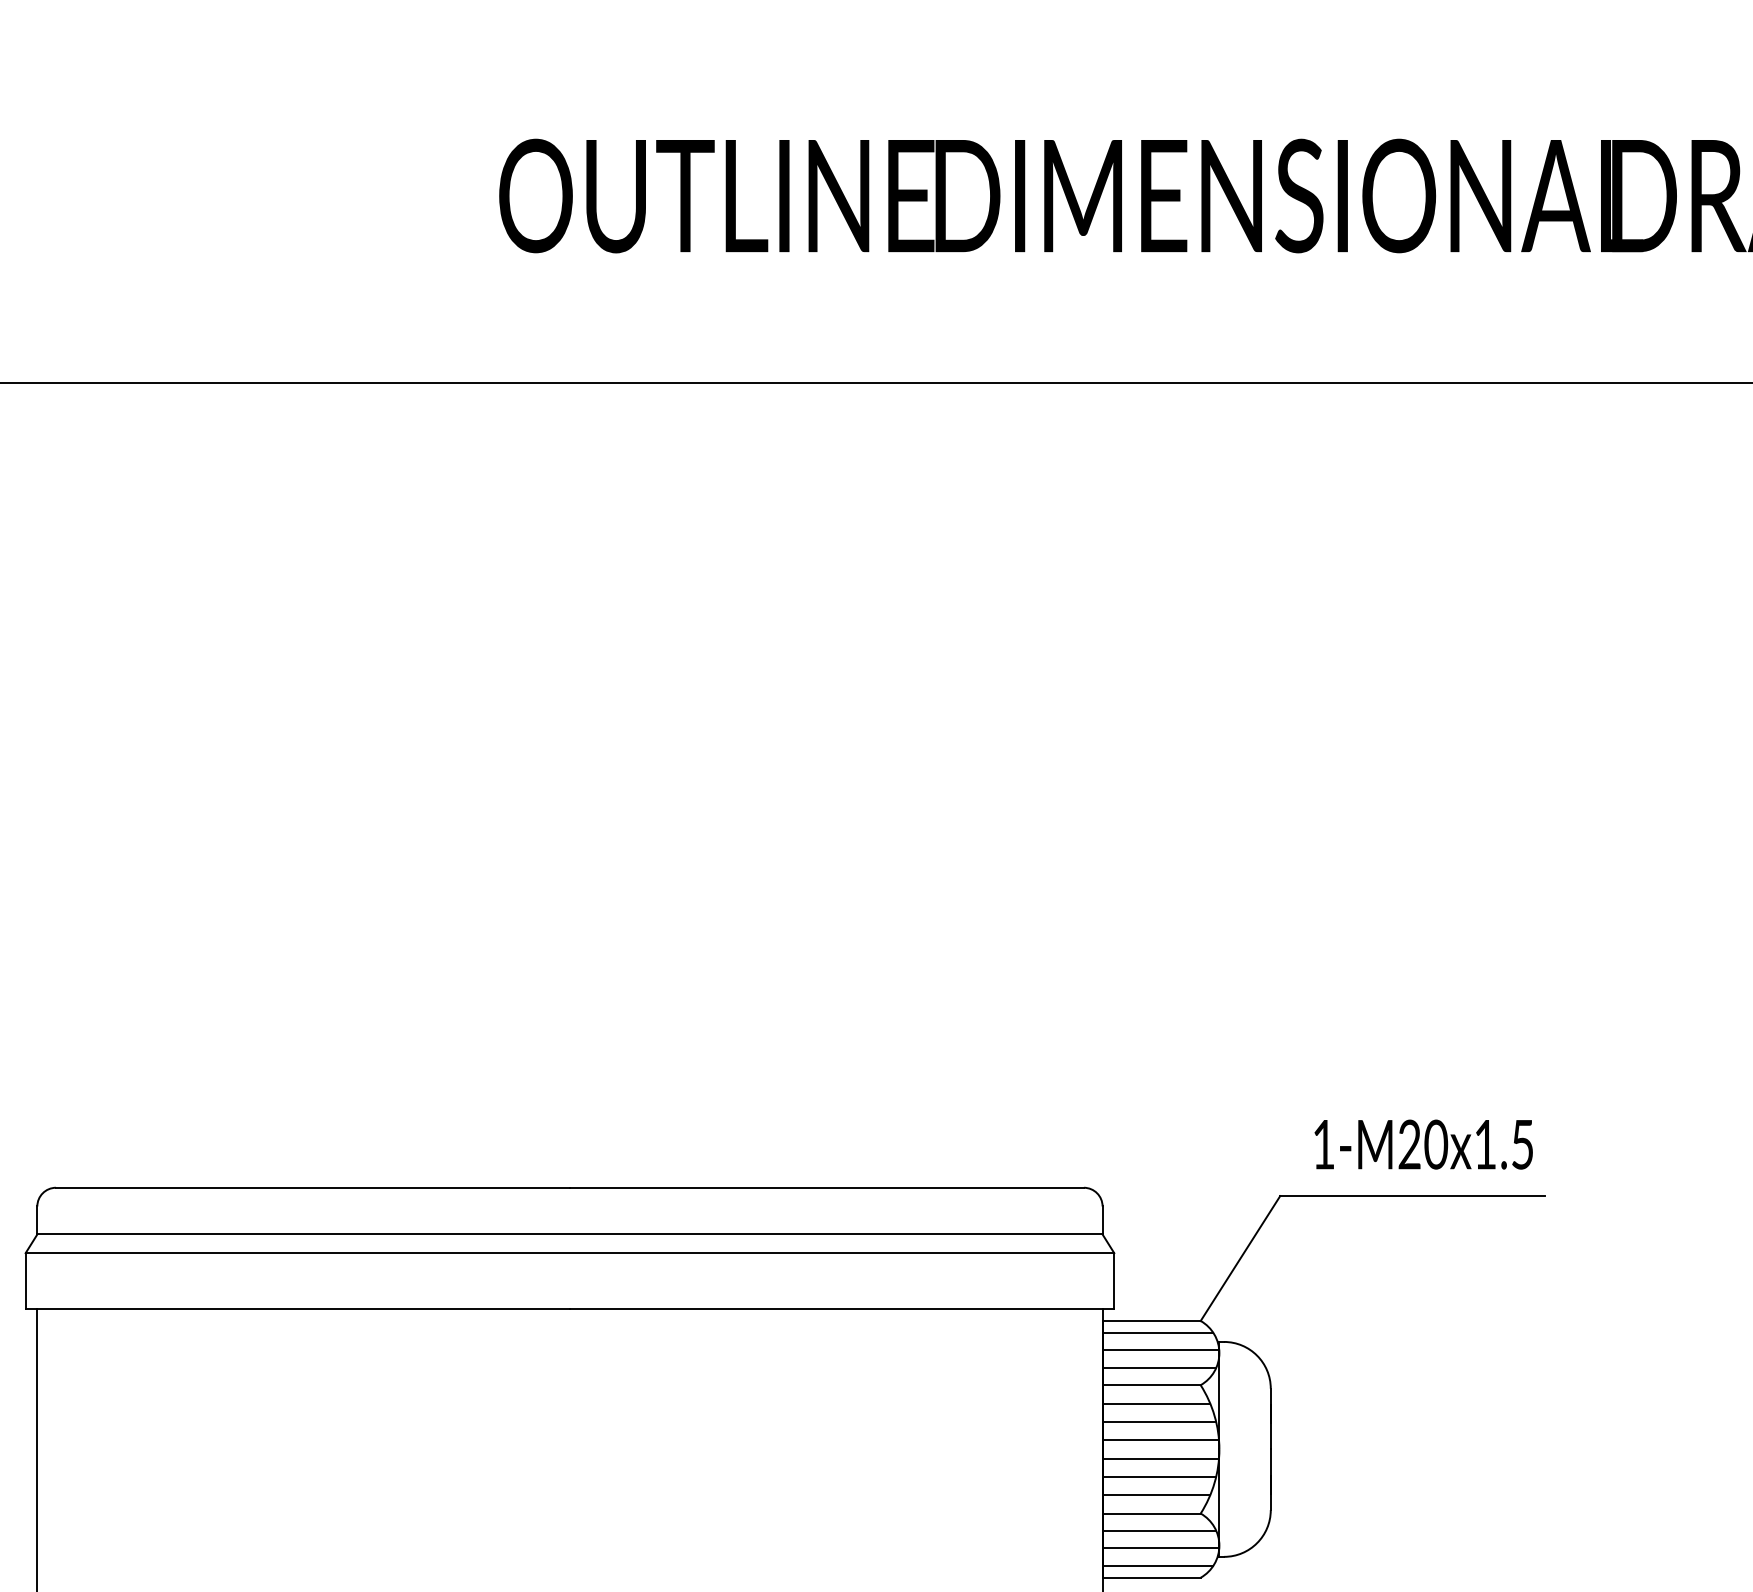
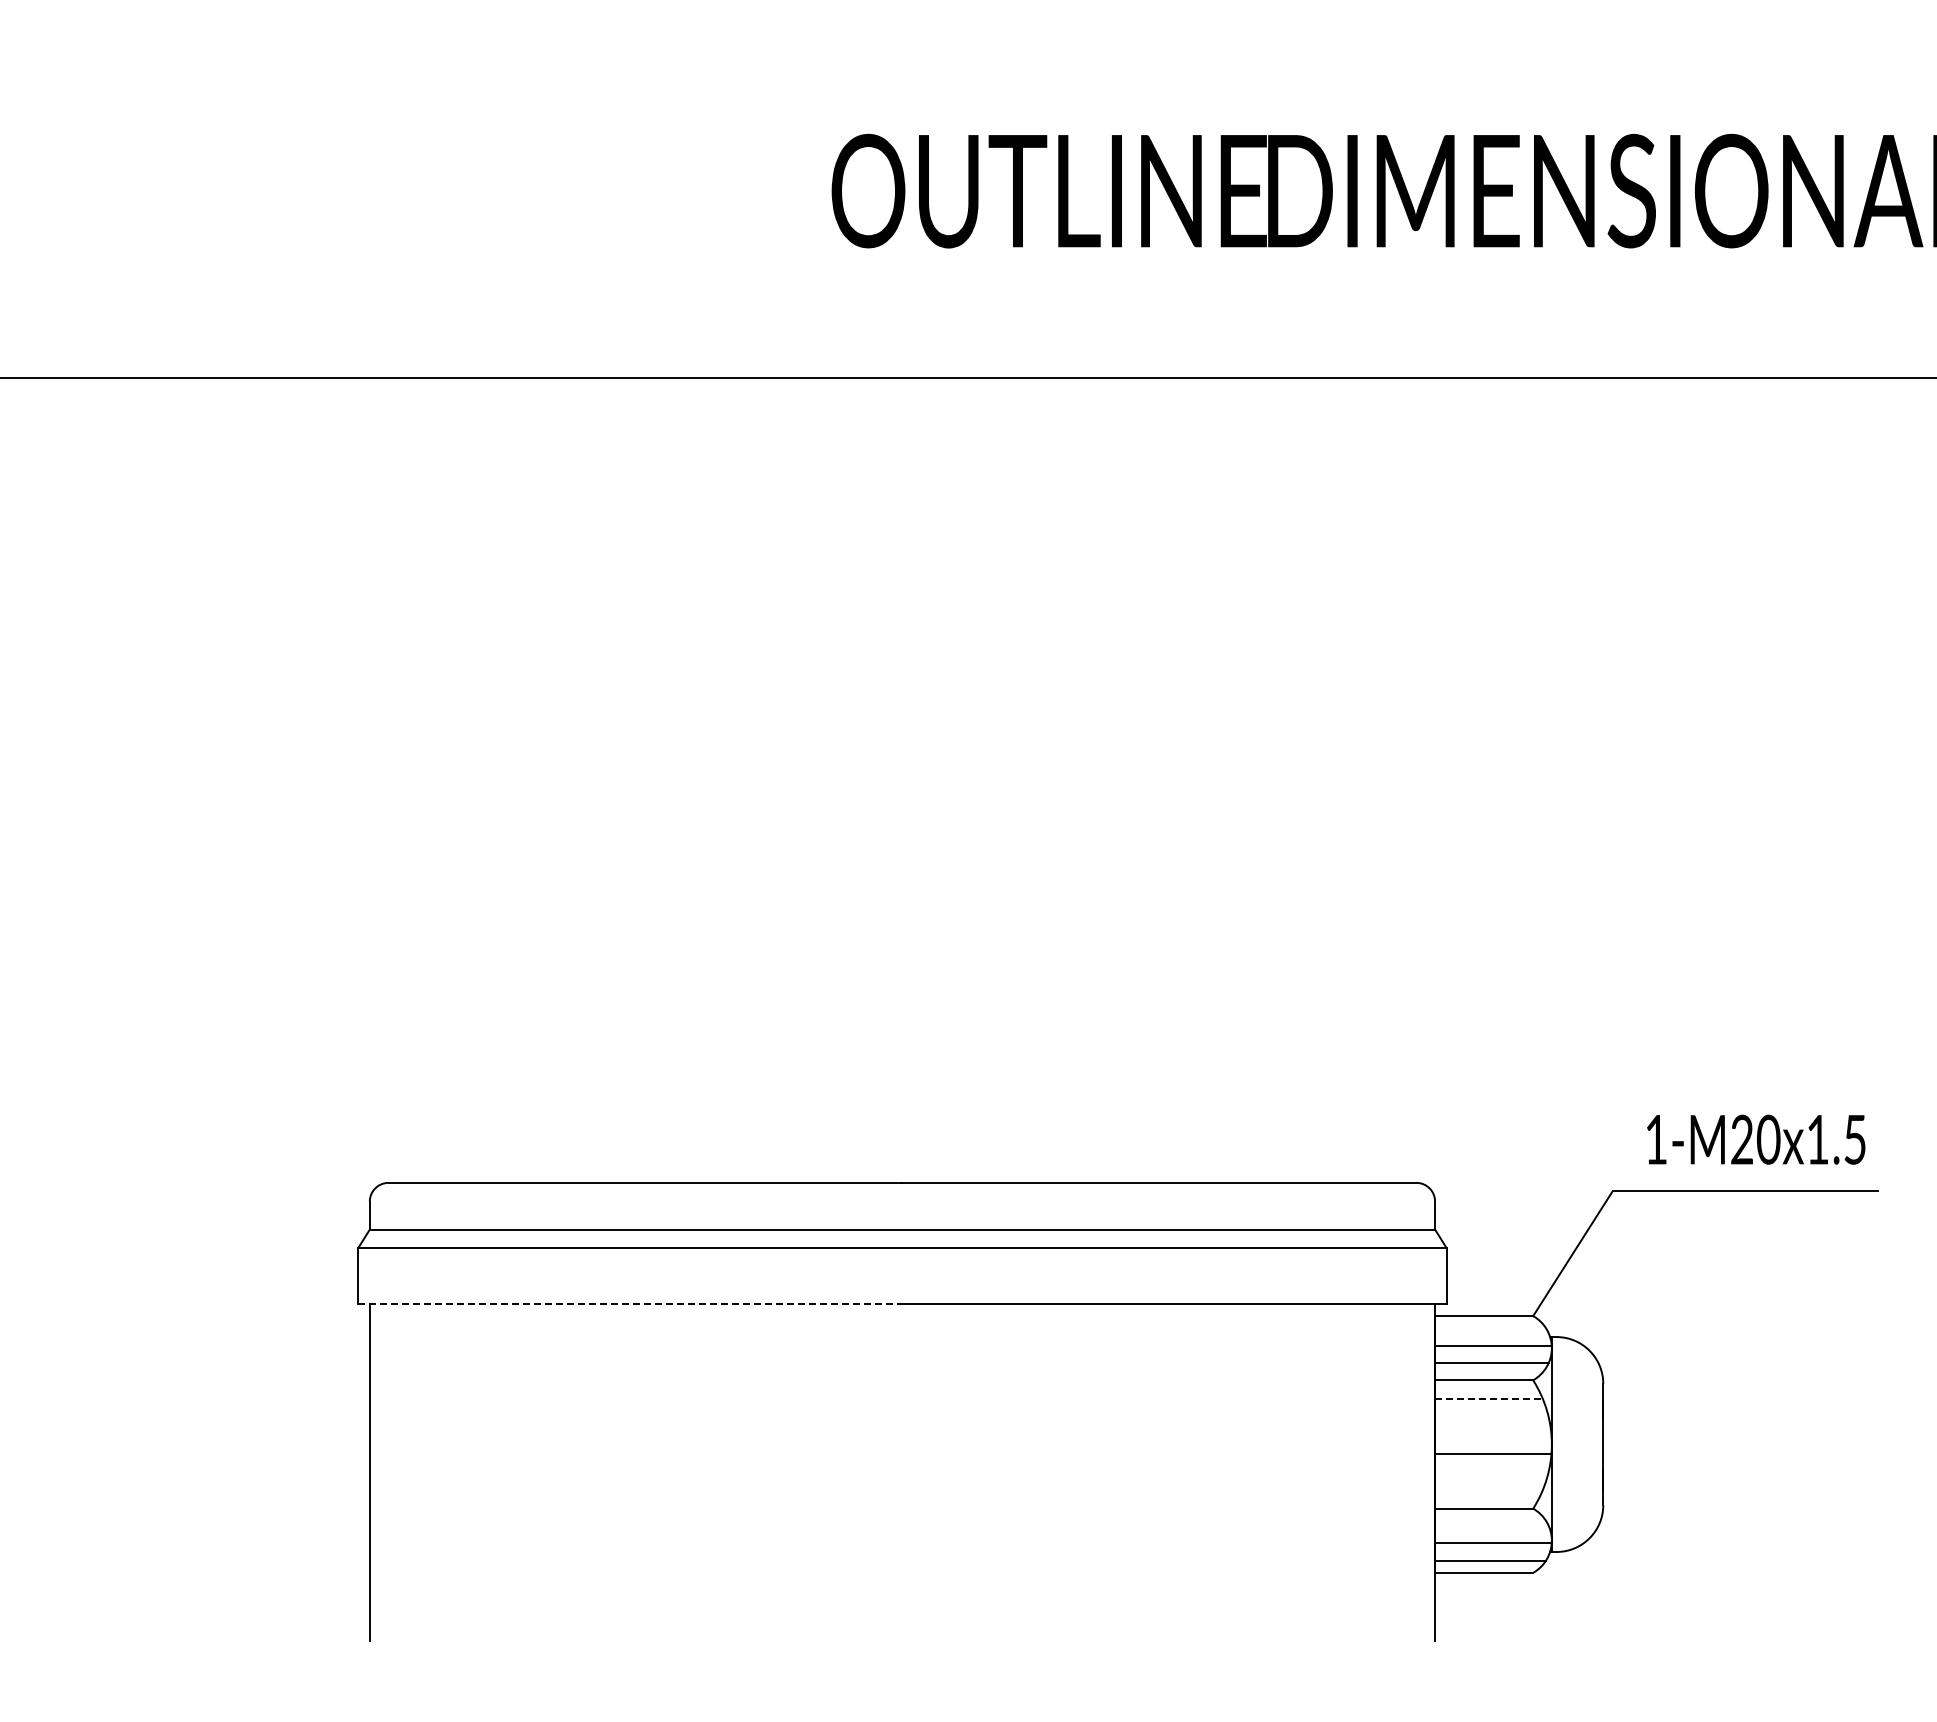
line: (298, 1309) -> (630, 1304), solid -> dashed
line: (1158, 1332) -> (1490, 1327), removed
line: (1157, 1404) -> (1489, 1399), solid -> dashed
line: (1159, 1421) -> (1491, 1416), removed
line: (1161, 1439) -> (1493, 1434), removed
line: (1159, 1477) -> (1491, 1472), removed
line: (1156, 1495) -> (1488, 1490), removed
line: (1159, 1530) -> (1491, 1525), removed

